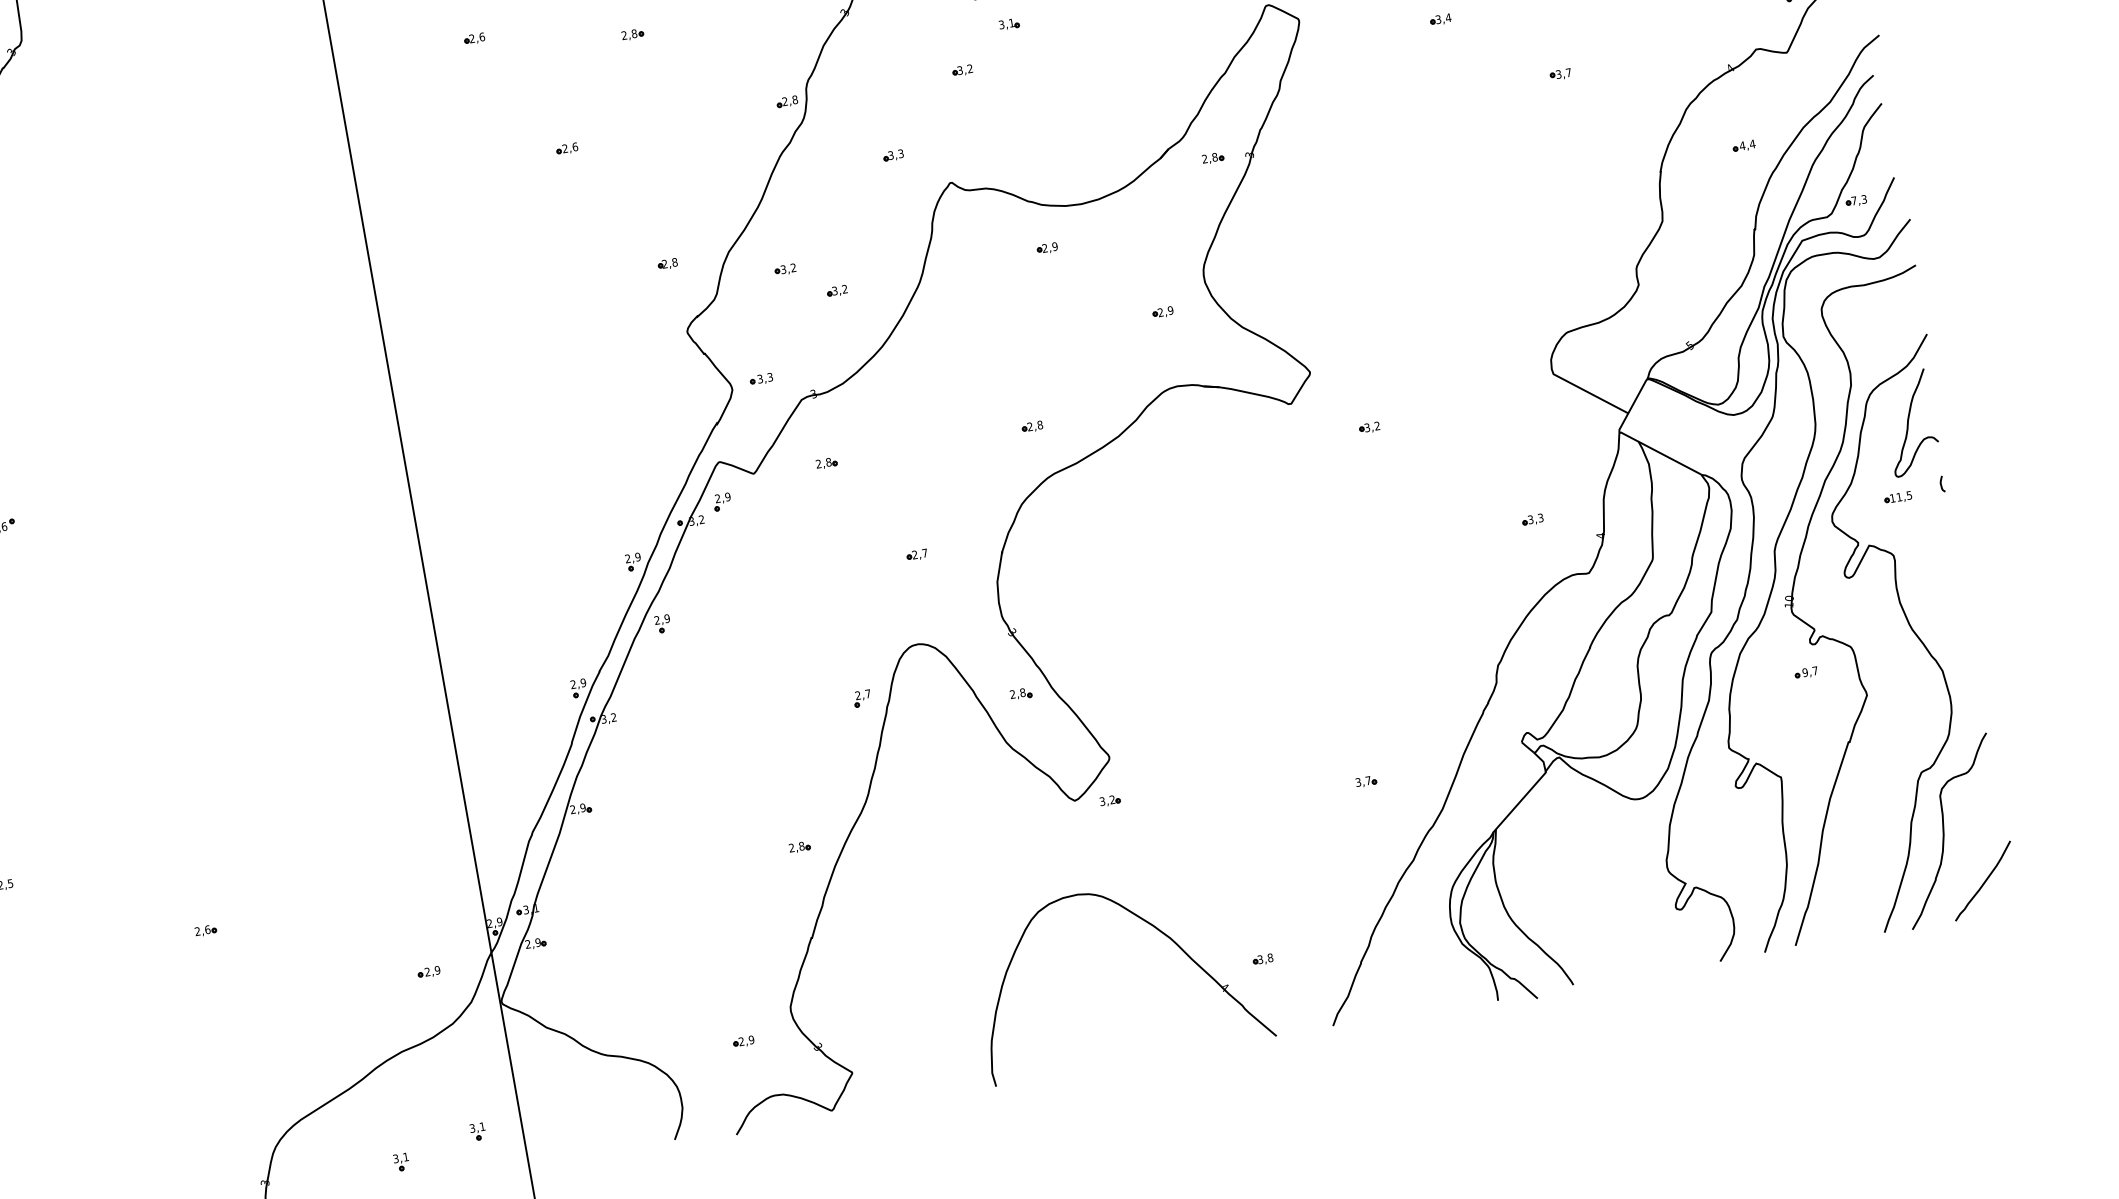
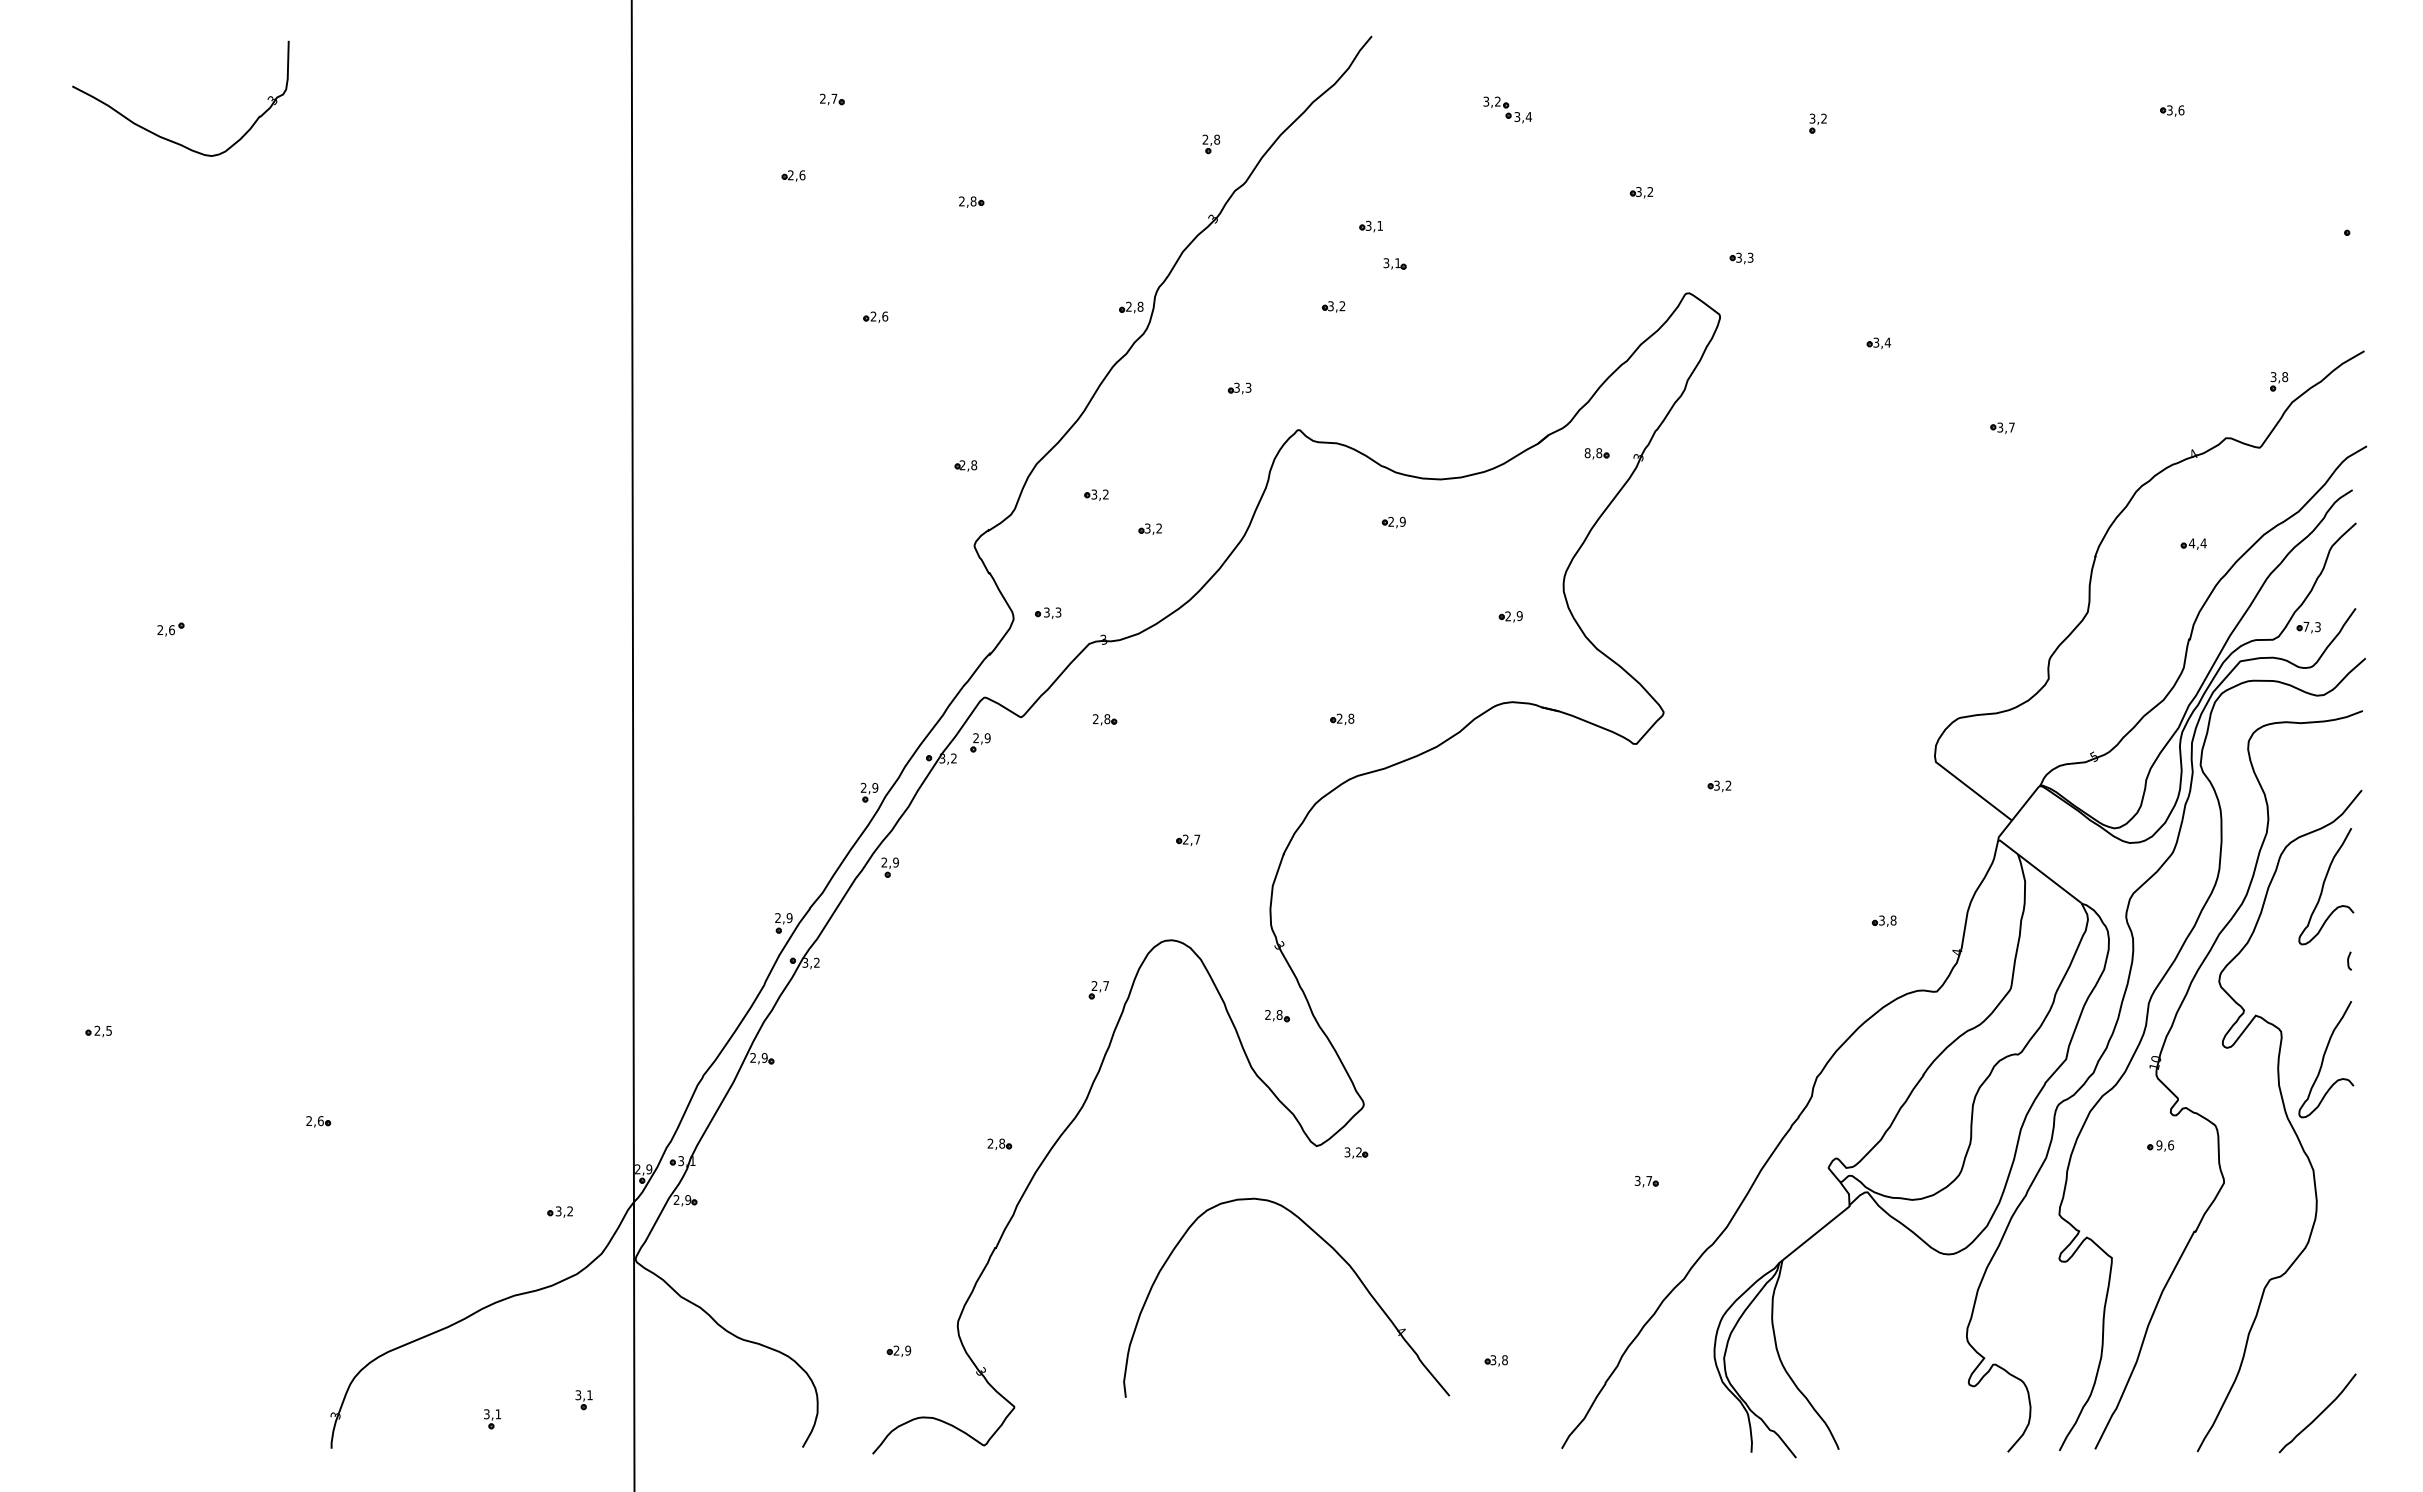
text: (1204, 159) -> (1587, 453), 2,8 -> 8,8
part: (1898, 497) -> (2297, 967), removed
text: (1540, 517) -> (1893, 920), 3,3 -> 3,8
curve: (1935, 572) -> (2324, 1058), added
text: (1815, 670) -> (2171, 1145), 9,7 -> 9,6
curve: (1944, 830) -> (2284, 1349), removed
part: (1153, 927) -> (1333, 1250), moved
text: (432, 971) -> (564, 1211), 2,9 -> 3,2

